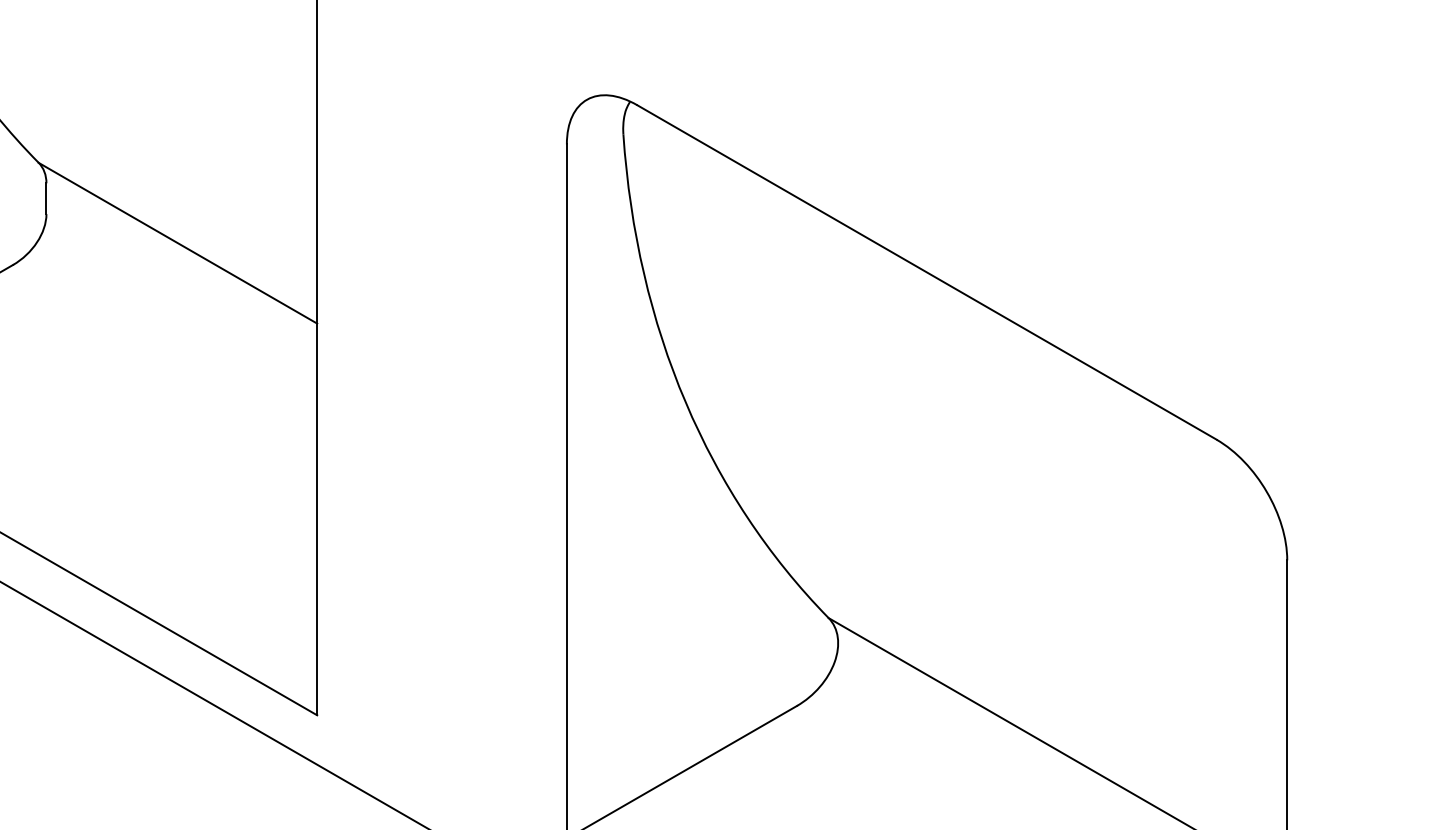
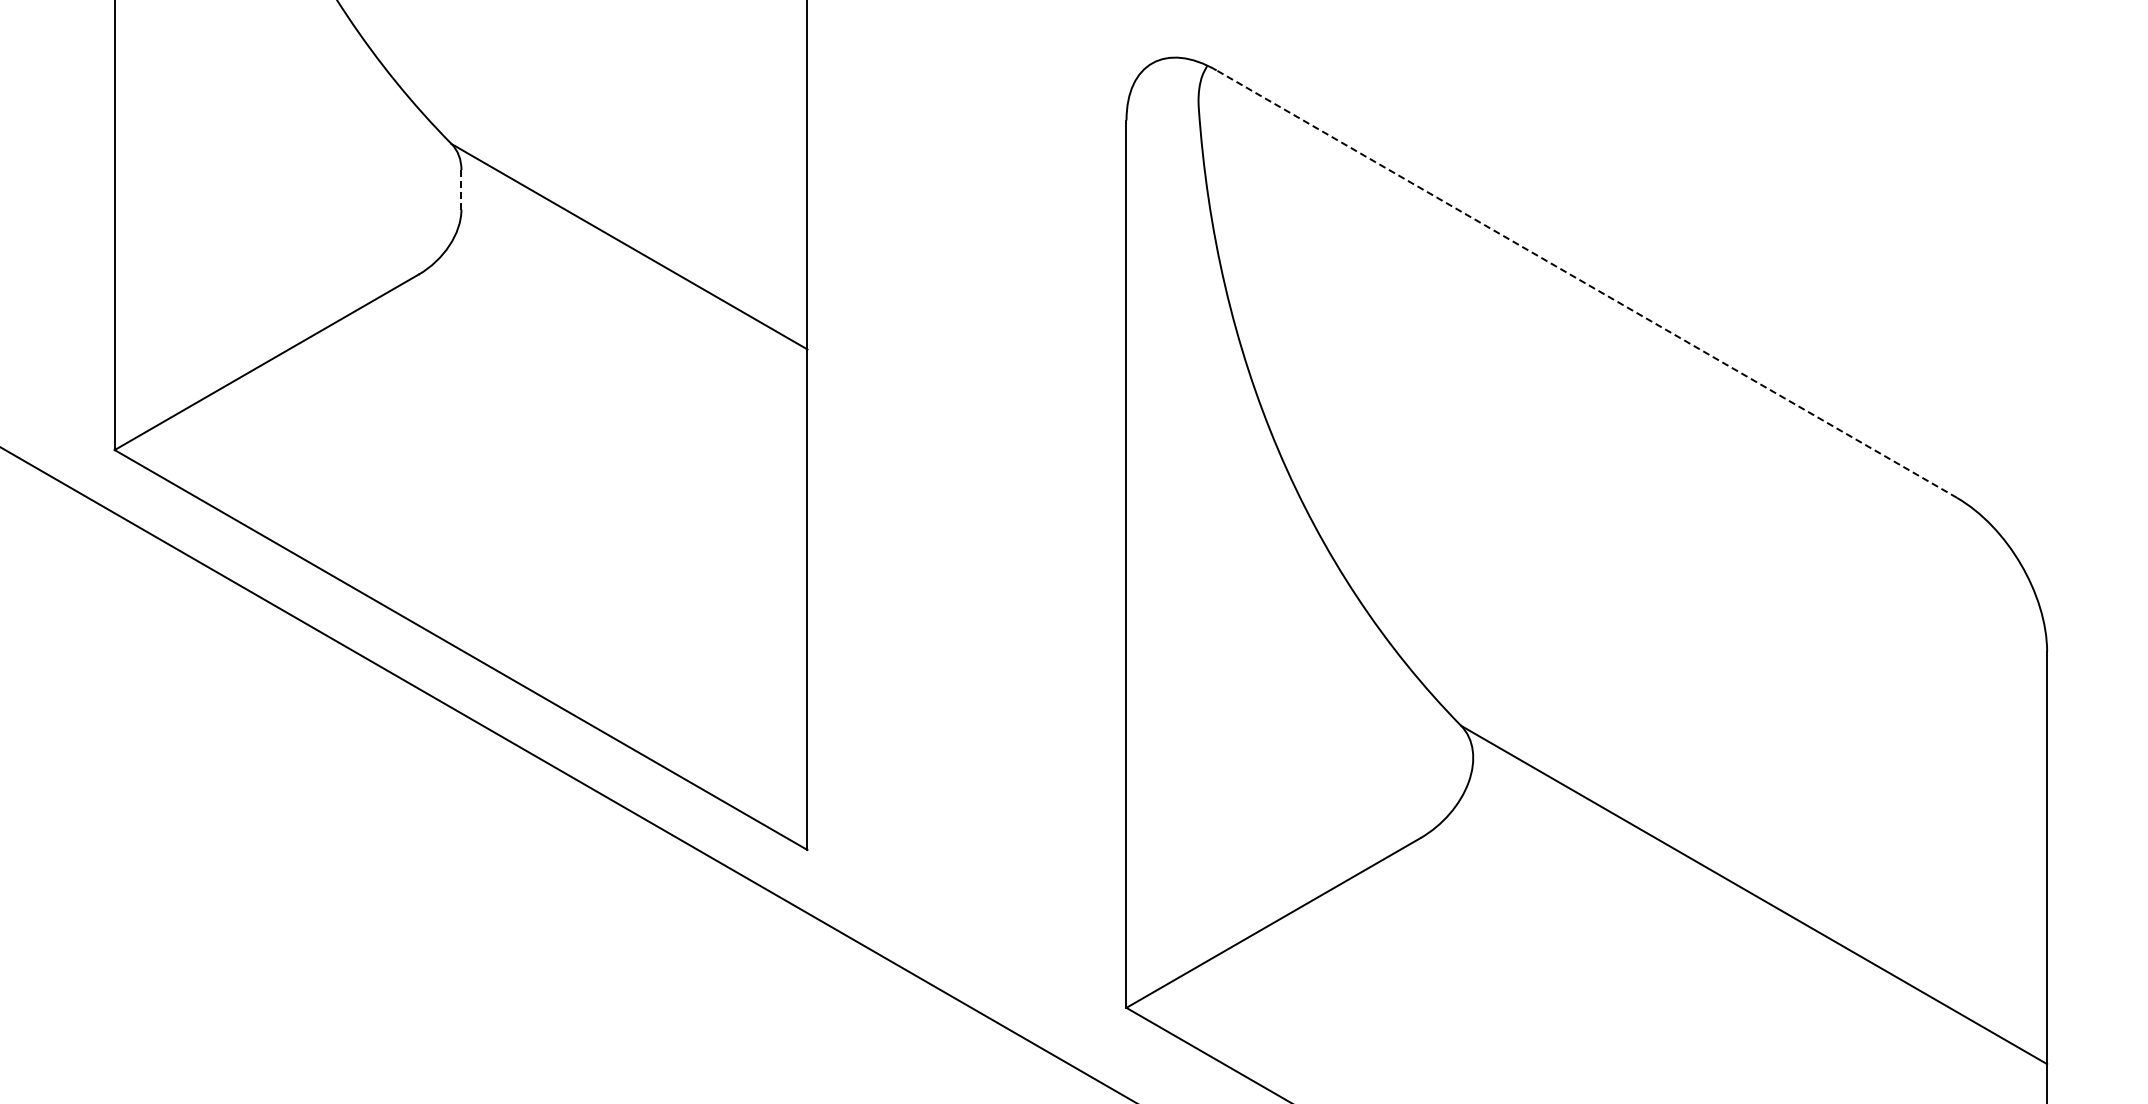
line: (46, 198) -> (461, 189), solid -> dashed
line: (926, 272) -> (1586, 283), solid -> dashed

